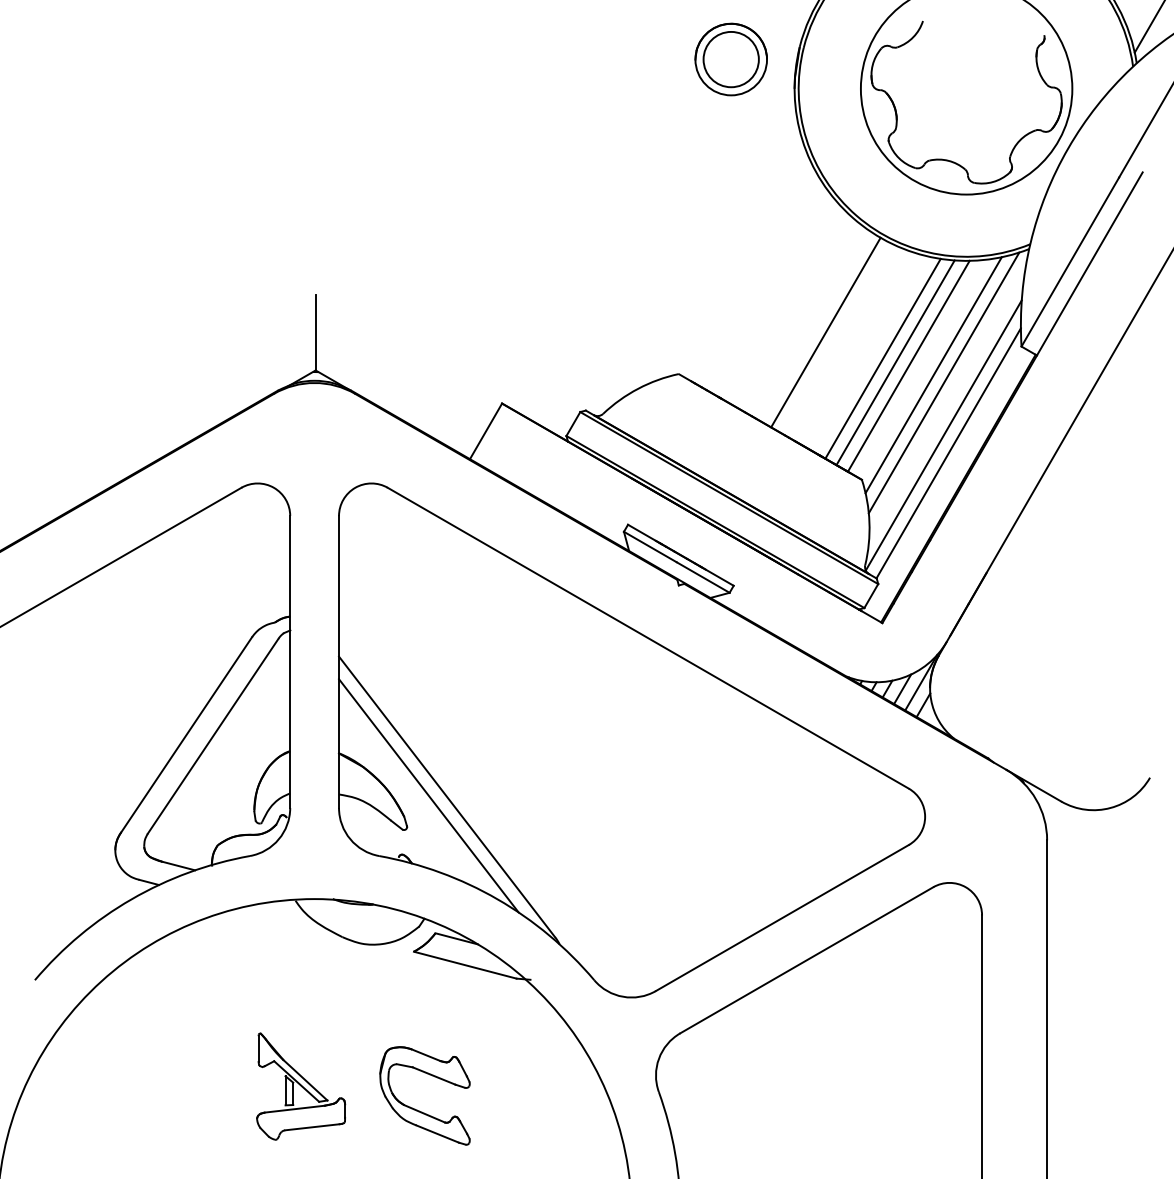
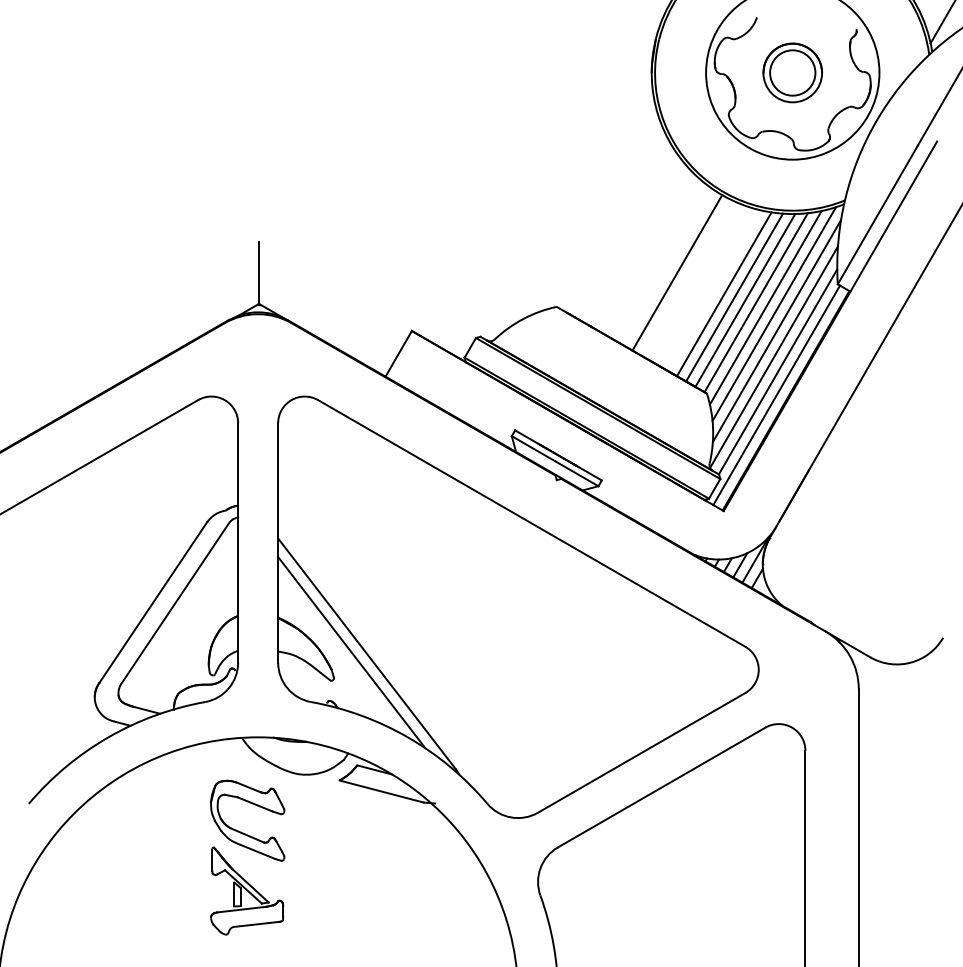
part: (730, 58) -> (792, 72), moved
line: (921, 368) -> (755, 302), added
line: (946, 404) -> (776, 331), added
line: (946, 482) -> (776, 395), added
part: (417, 1109) -> (241, 831), moved

